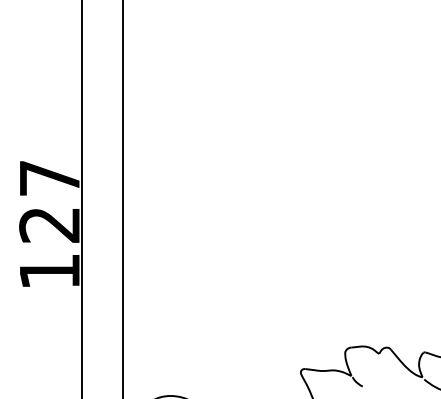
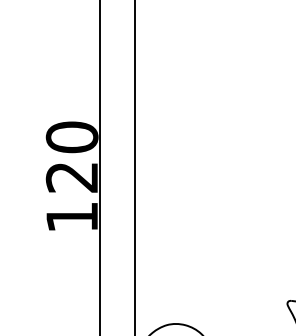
text: (49, 177) -> (71, 136), 127 -> 120

